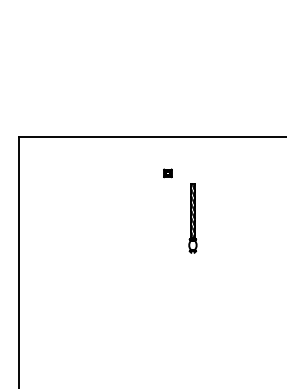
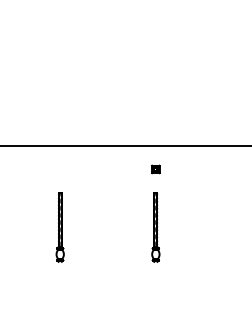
part: (167, 173) -> (155, 169), moved
part: (96, 218) -> (59, 227), added

